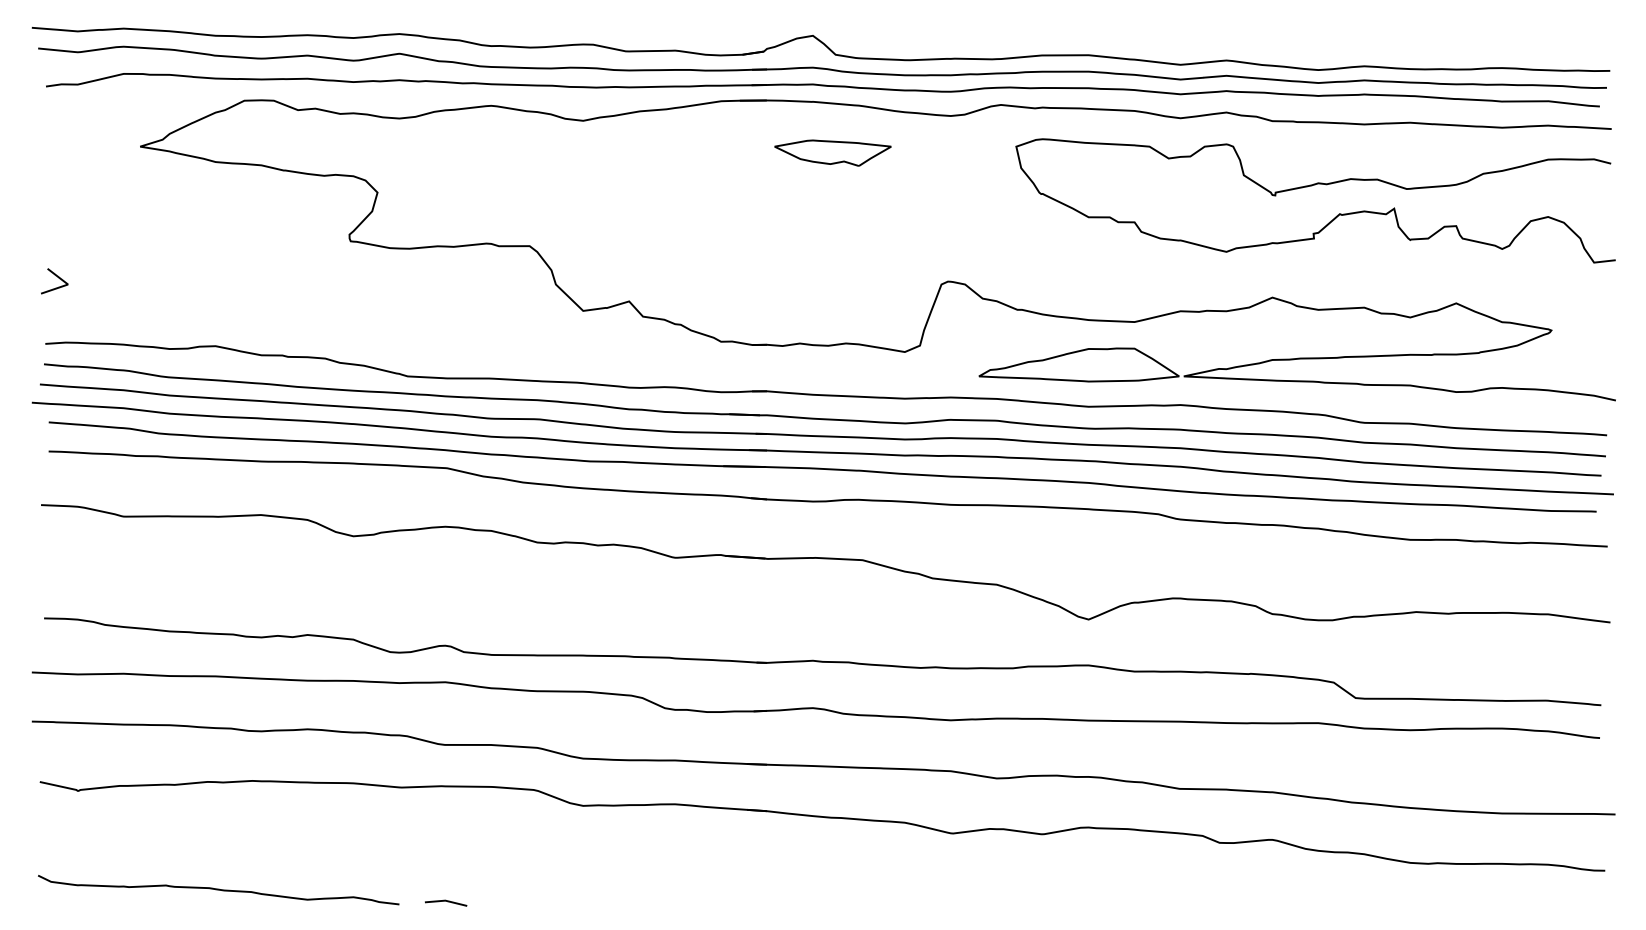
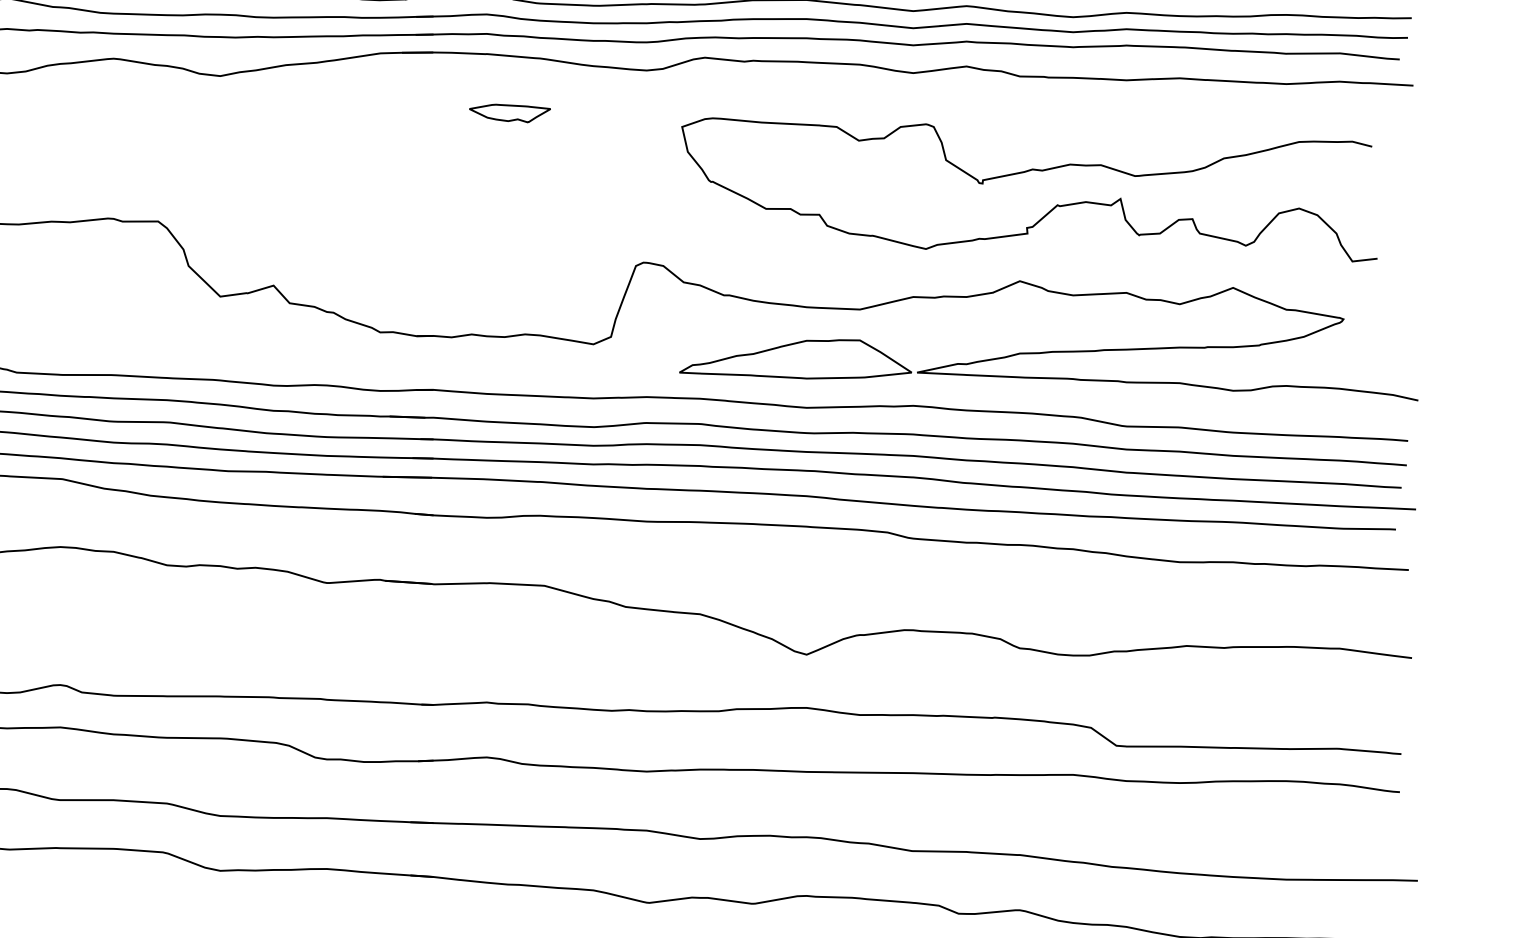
part: (832, 152) -> (509, 112), size x0.6
curve: (1312, 186) -> (1025, 173), moved

